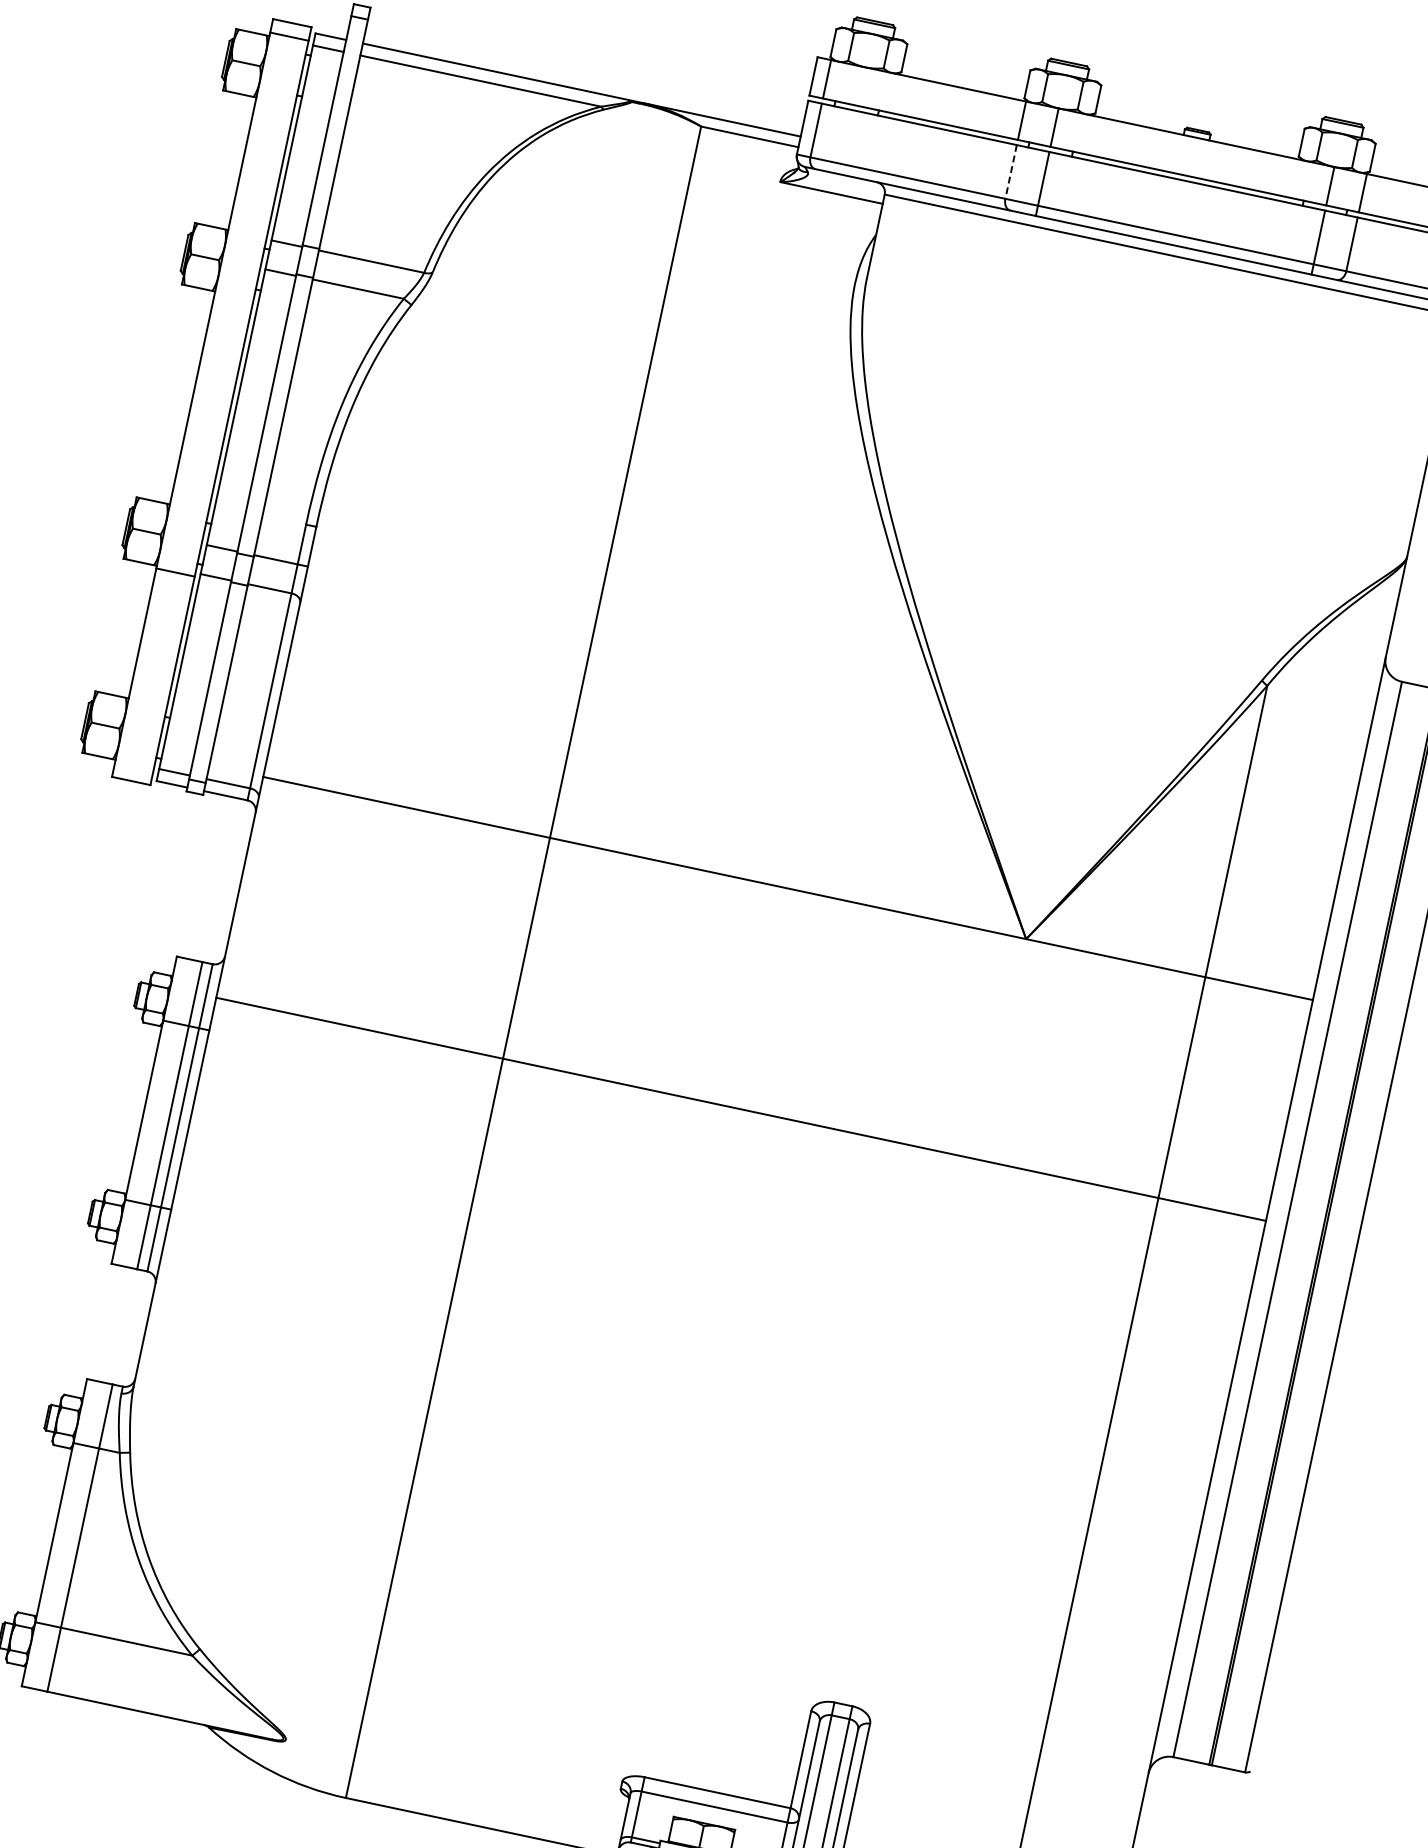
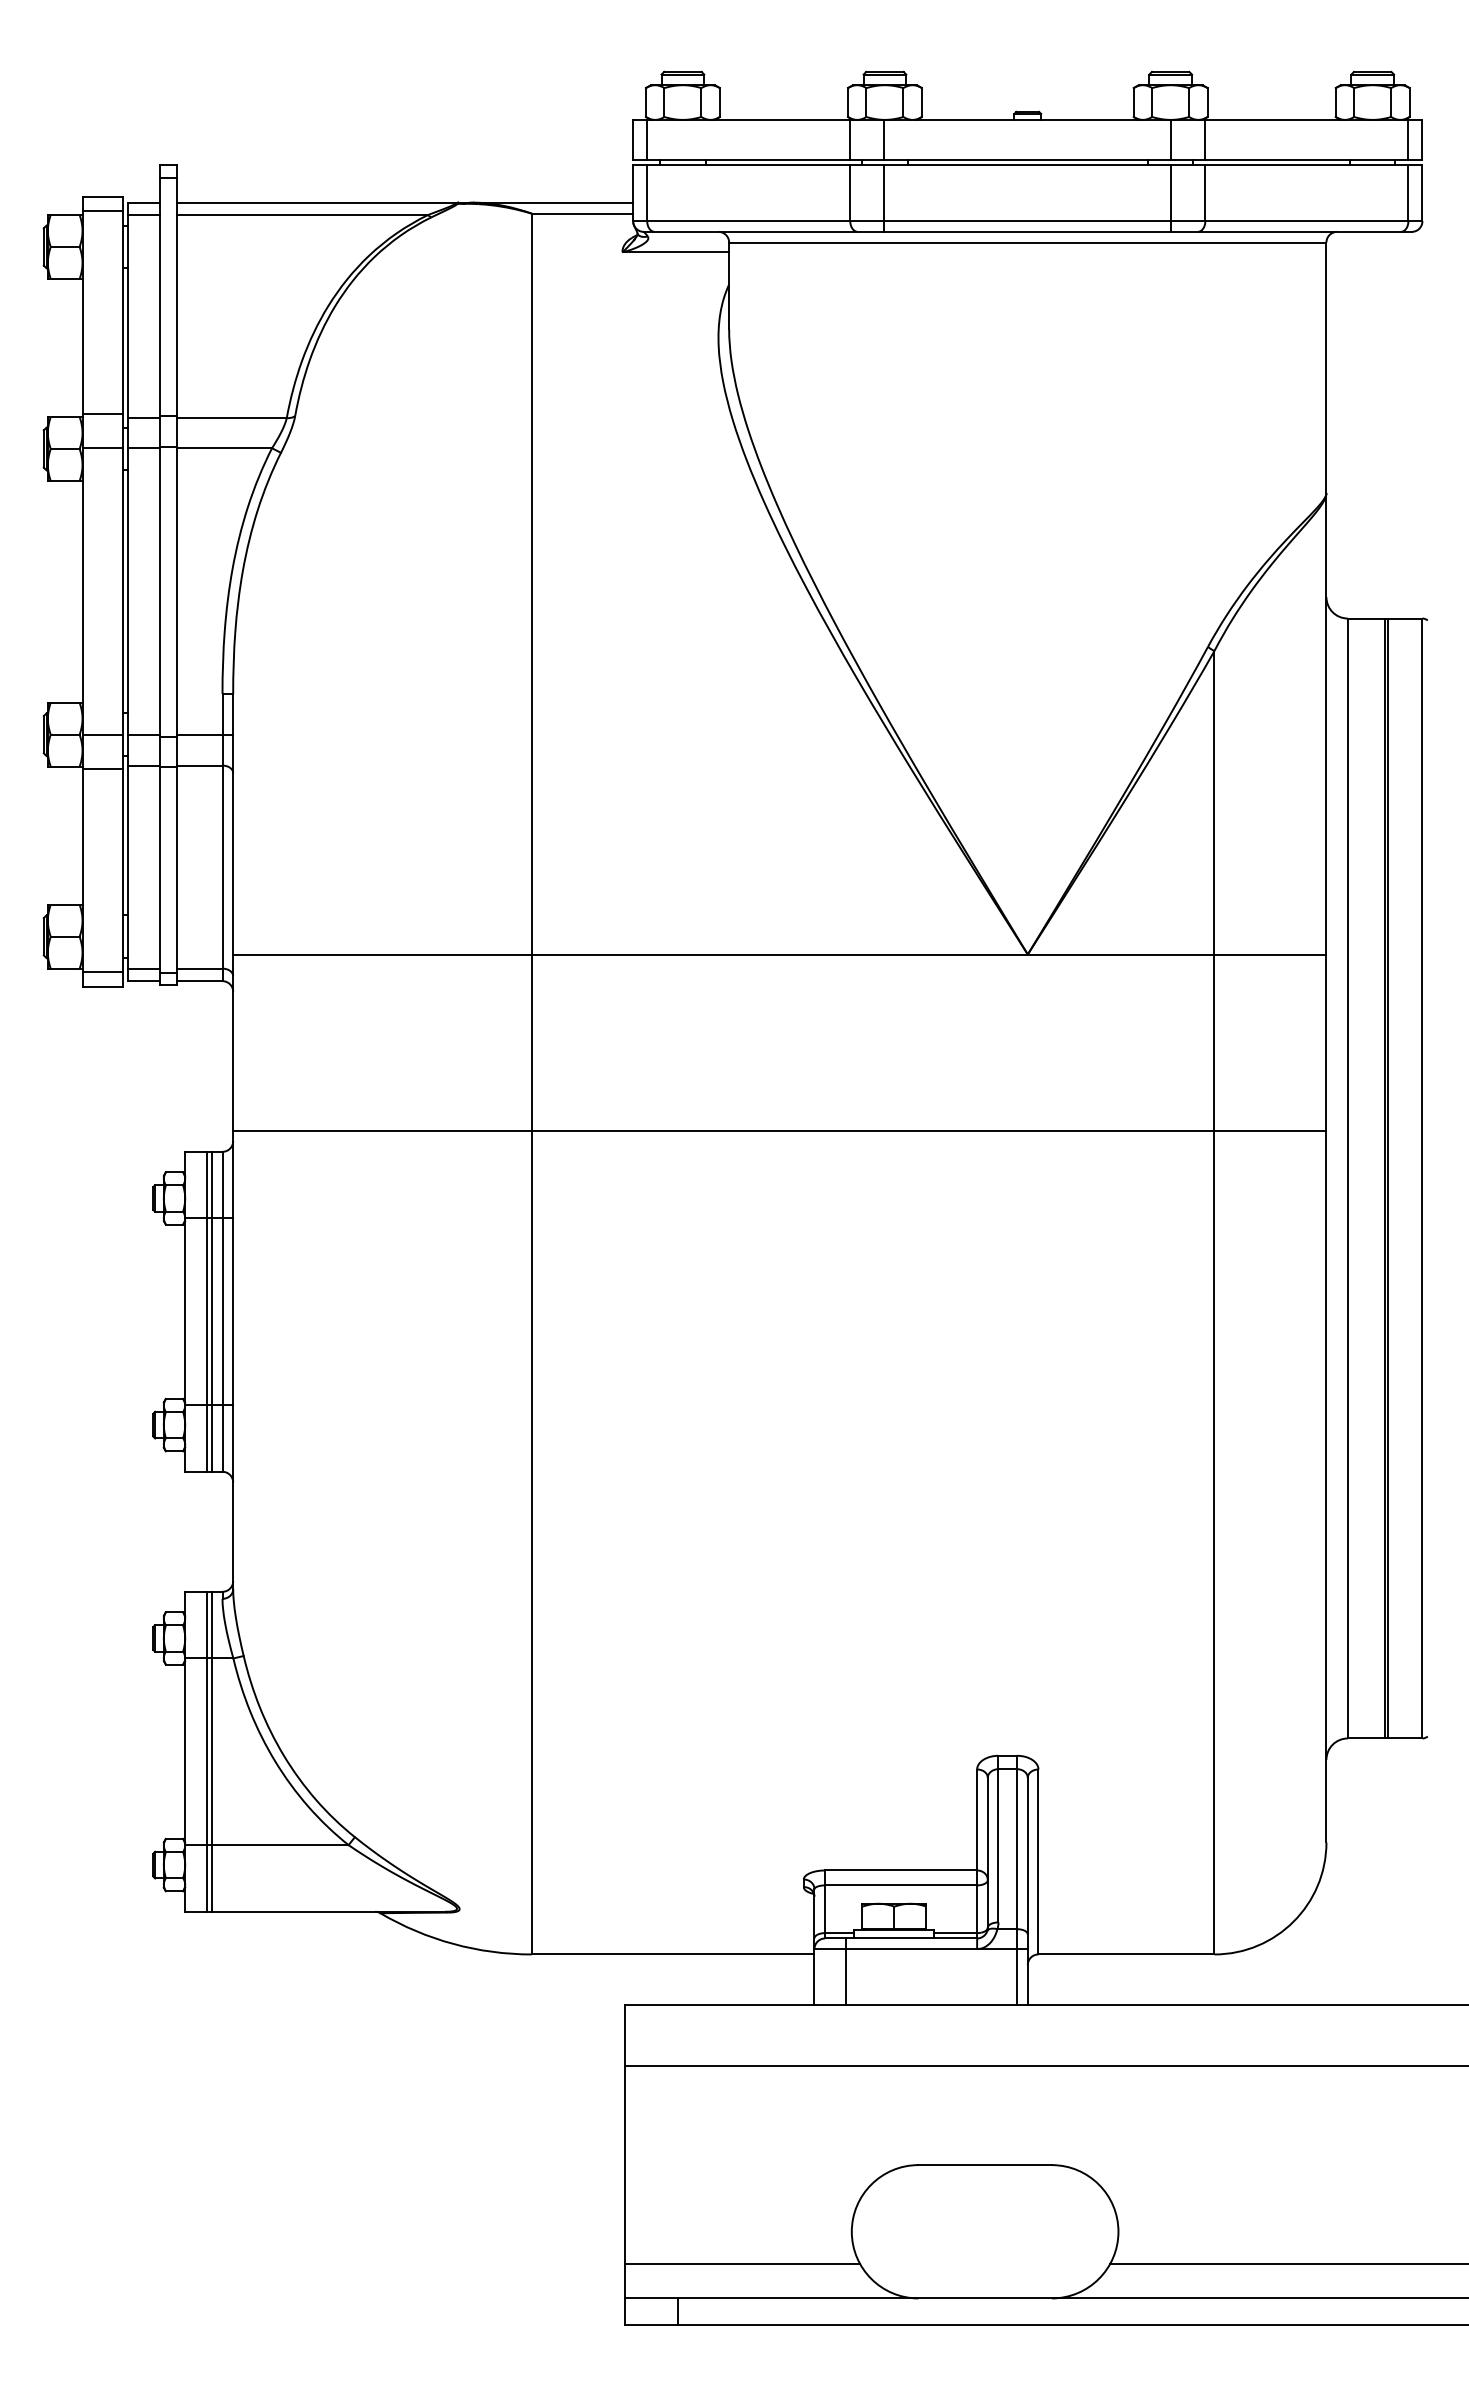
line: (1011, 172) -> (850, 193), dashed -> solid
line: (247, 231) -> (102, 414), added
line: (241, 264) -> (102, 448), added
line: (182, 539) -> (102, 735), added
line: (134, 767) -> (102, 972), added
line: (740, 1109) -> (779, 1130), moved
line: (164, 1114) -> (206, 1311), added
line: (74, 1536) -> (206, 1751), added

